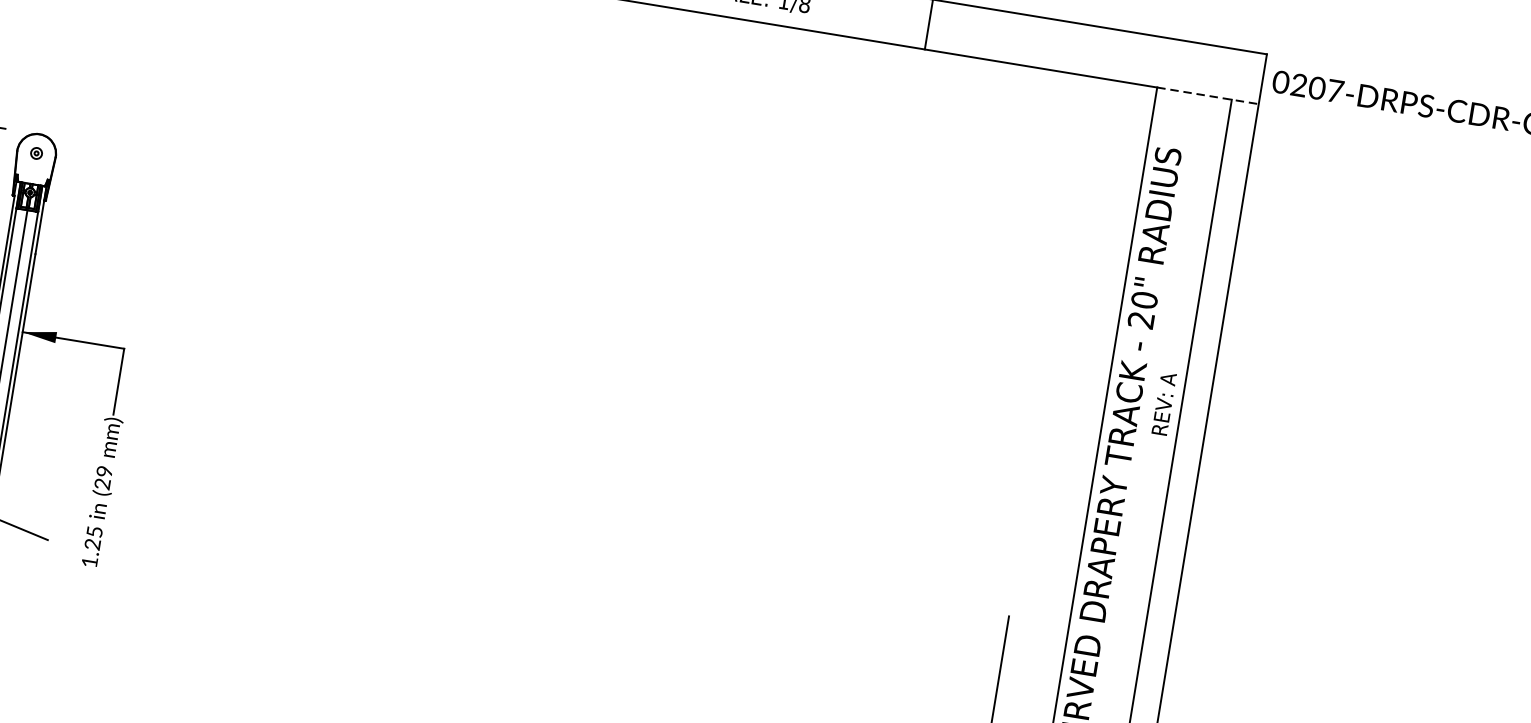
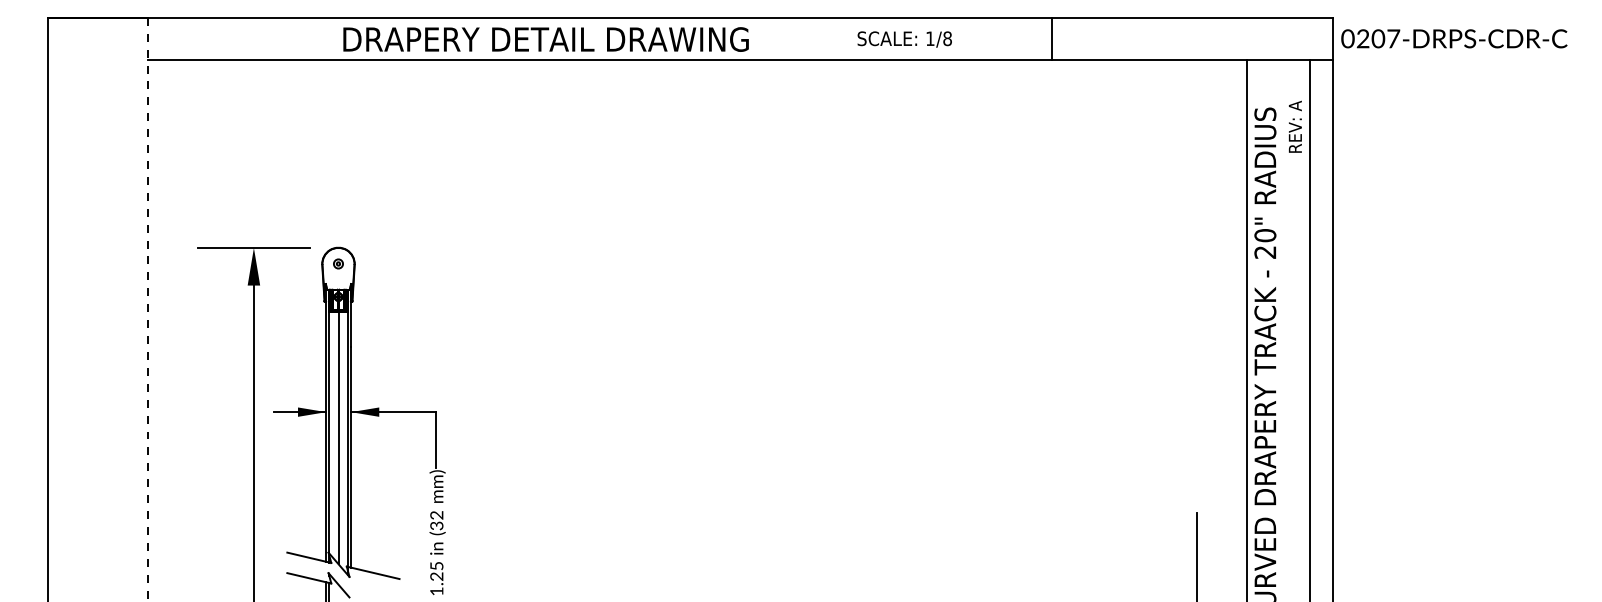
line: (1207, 95) -> (1289, 59), dashed -> solid
text: (1164, 403) -> (1295, 126), moved
text: (104, 477) -> (437, 520), (29 -> (32

